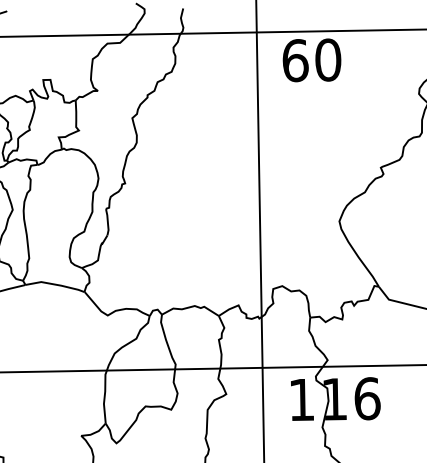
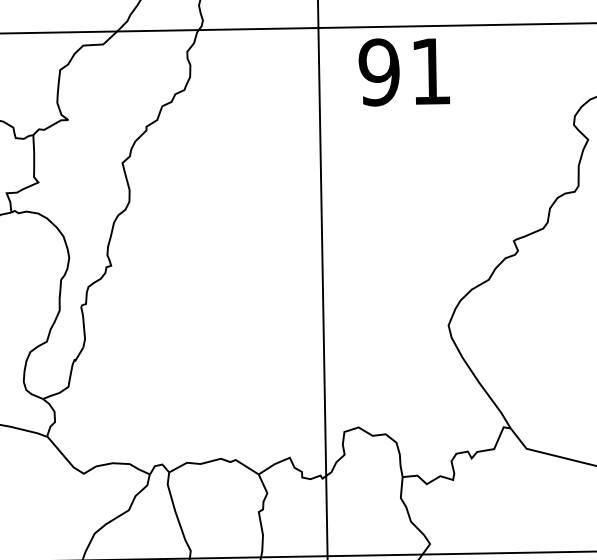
text: (311, 60) -> (404, 72), 60 -> 91

